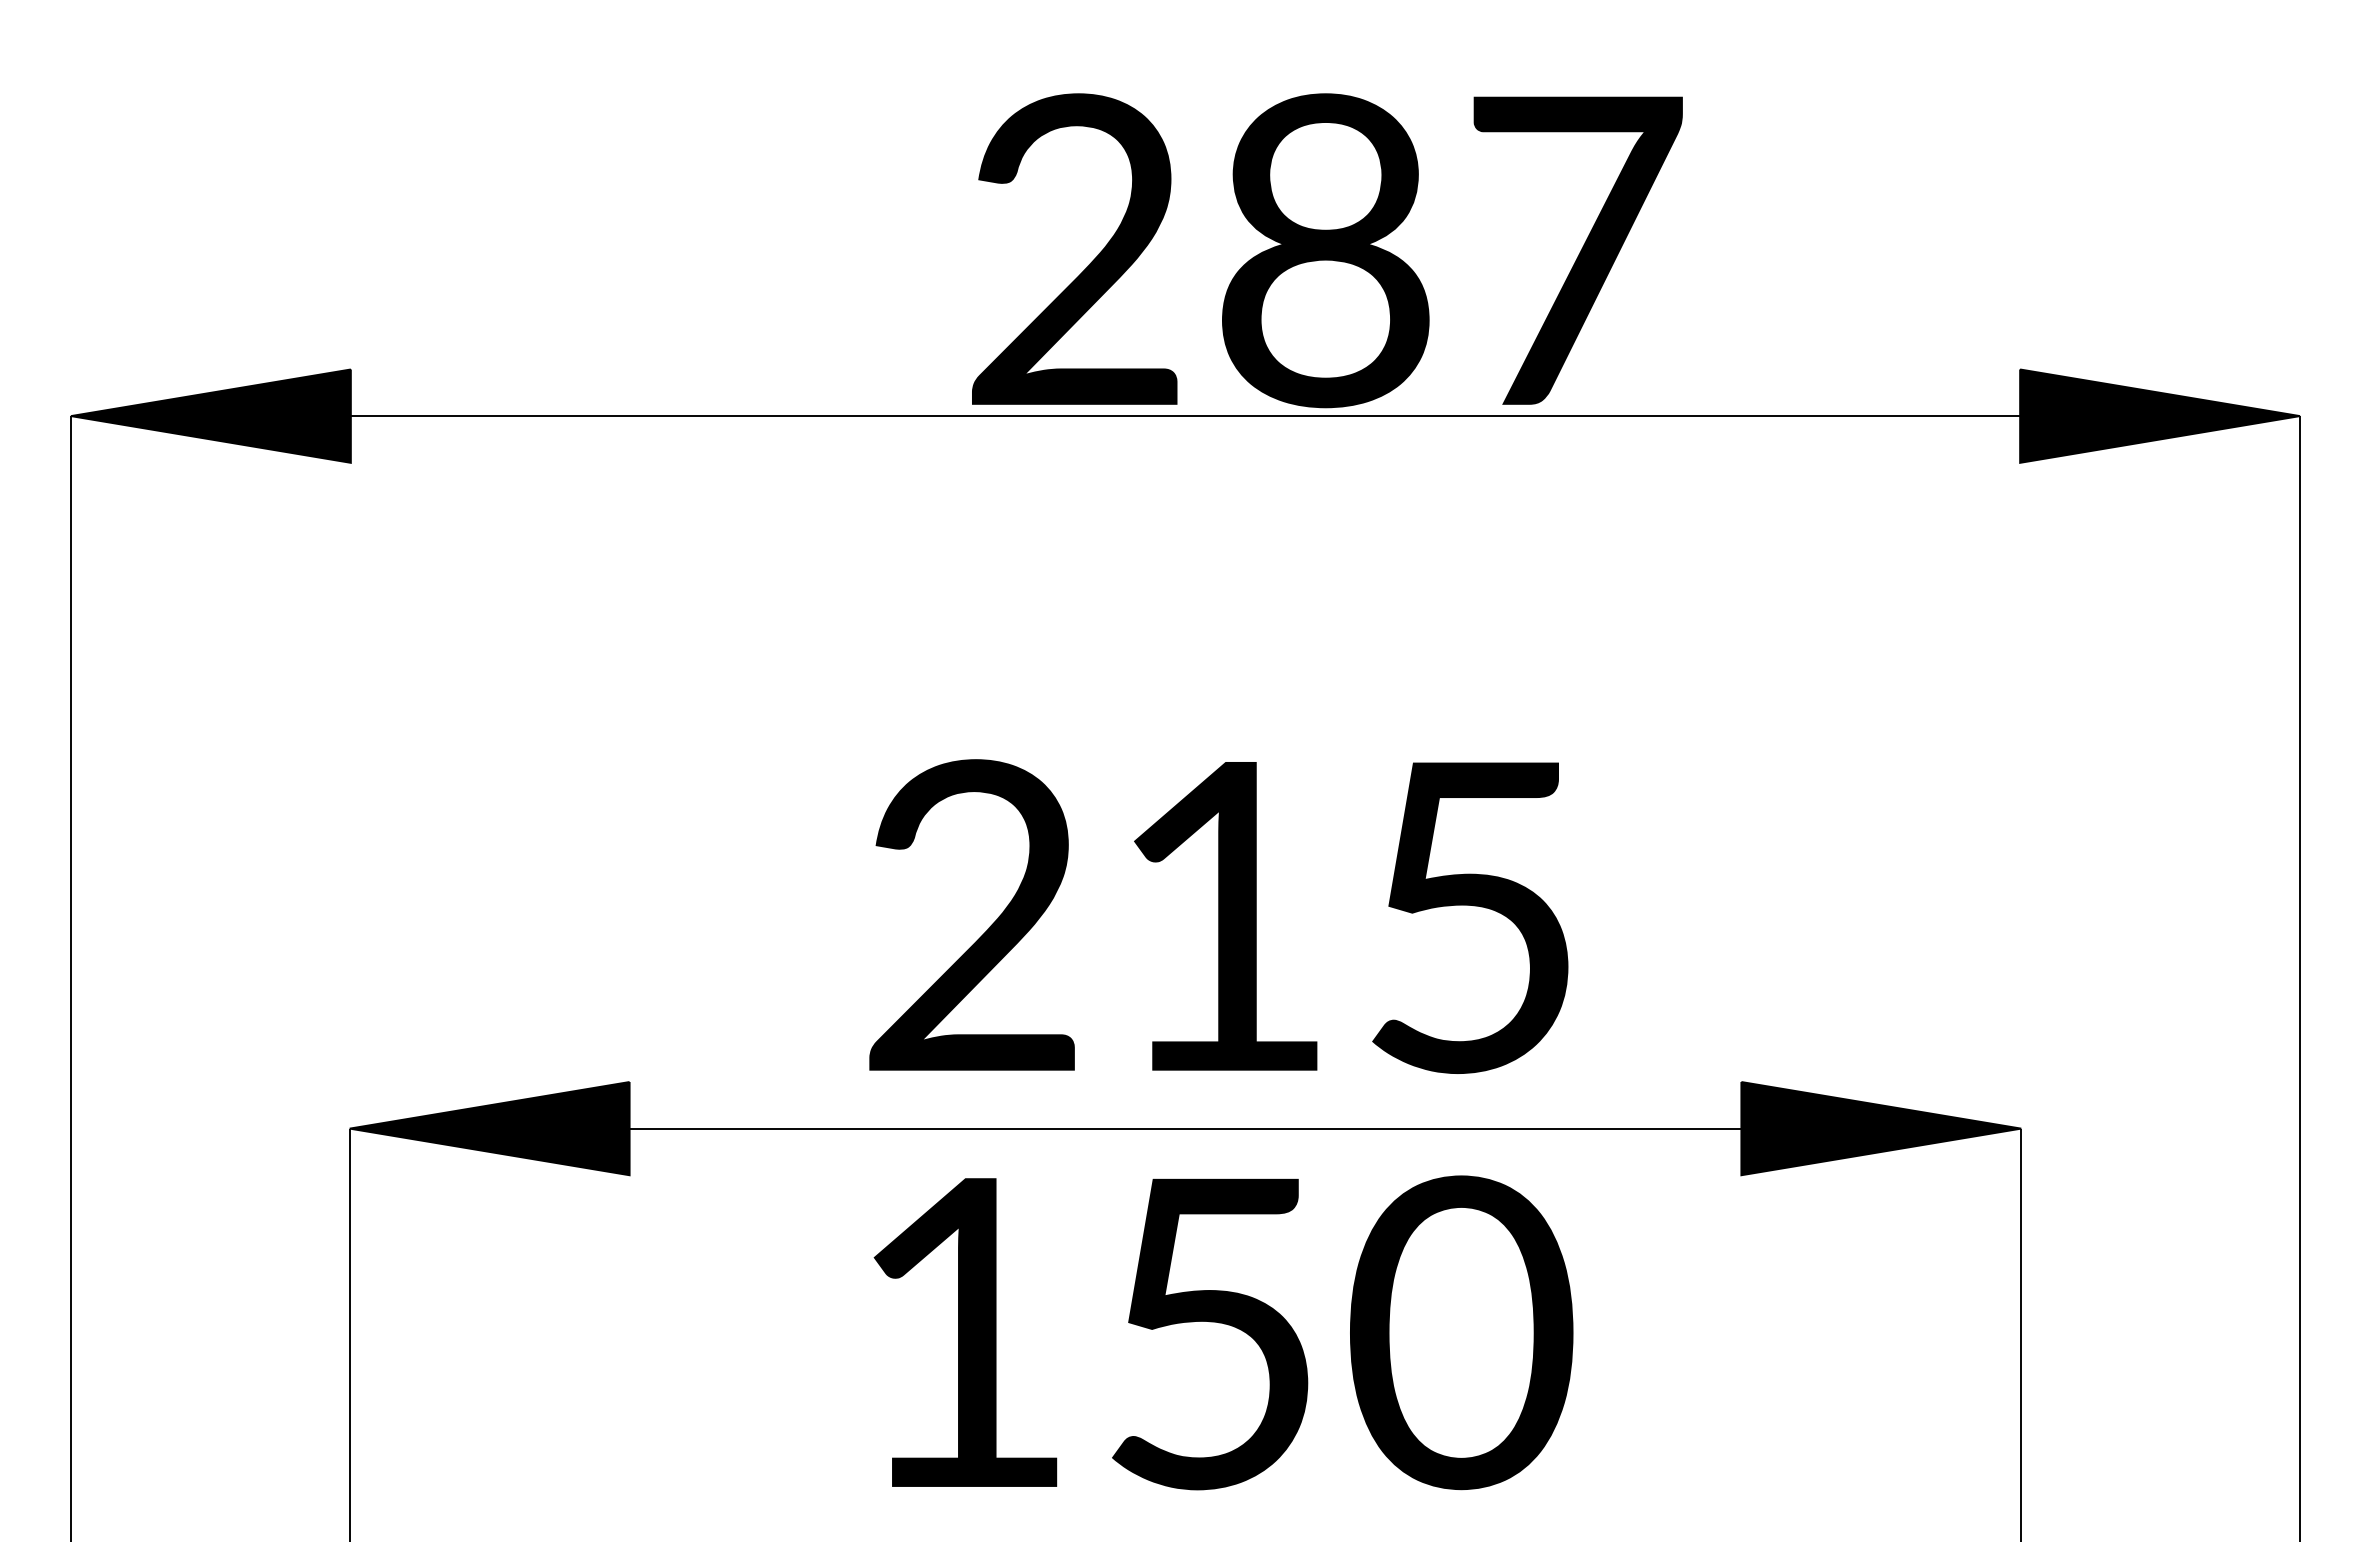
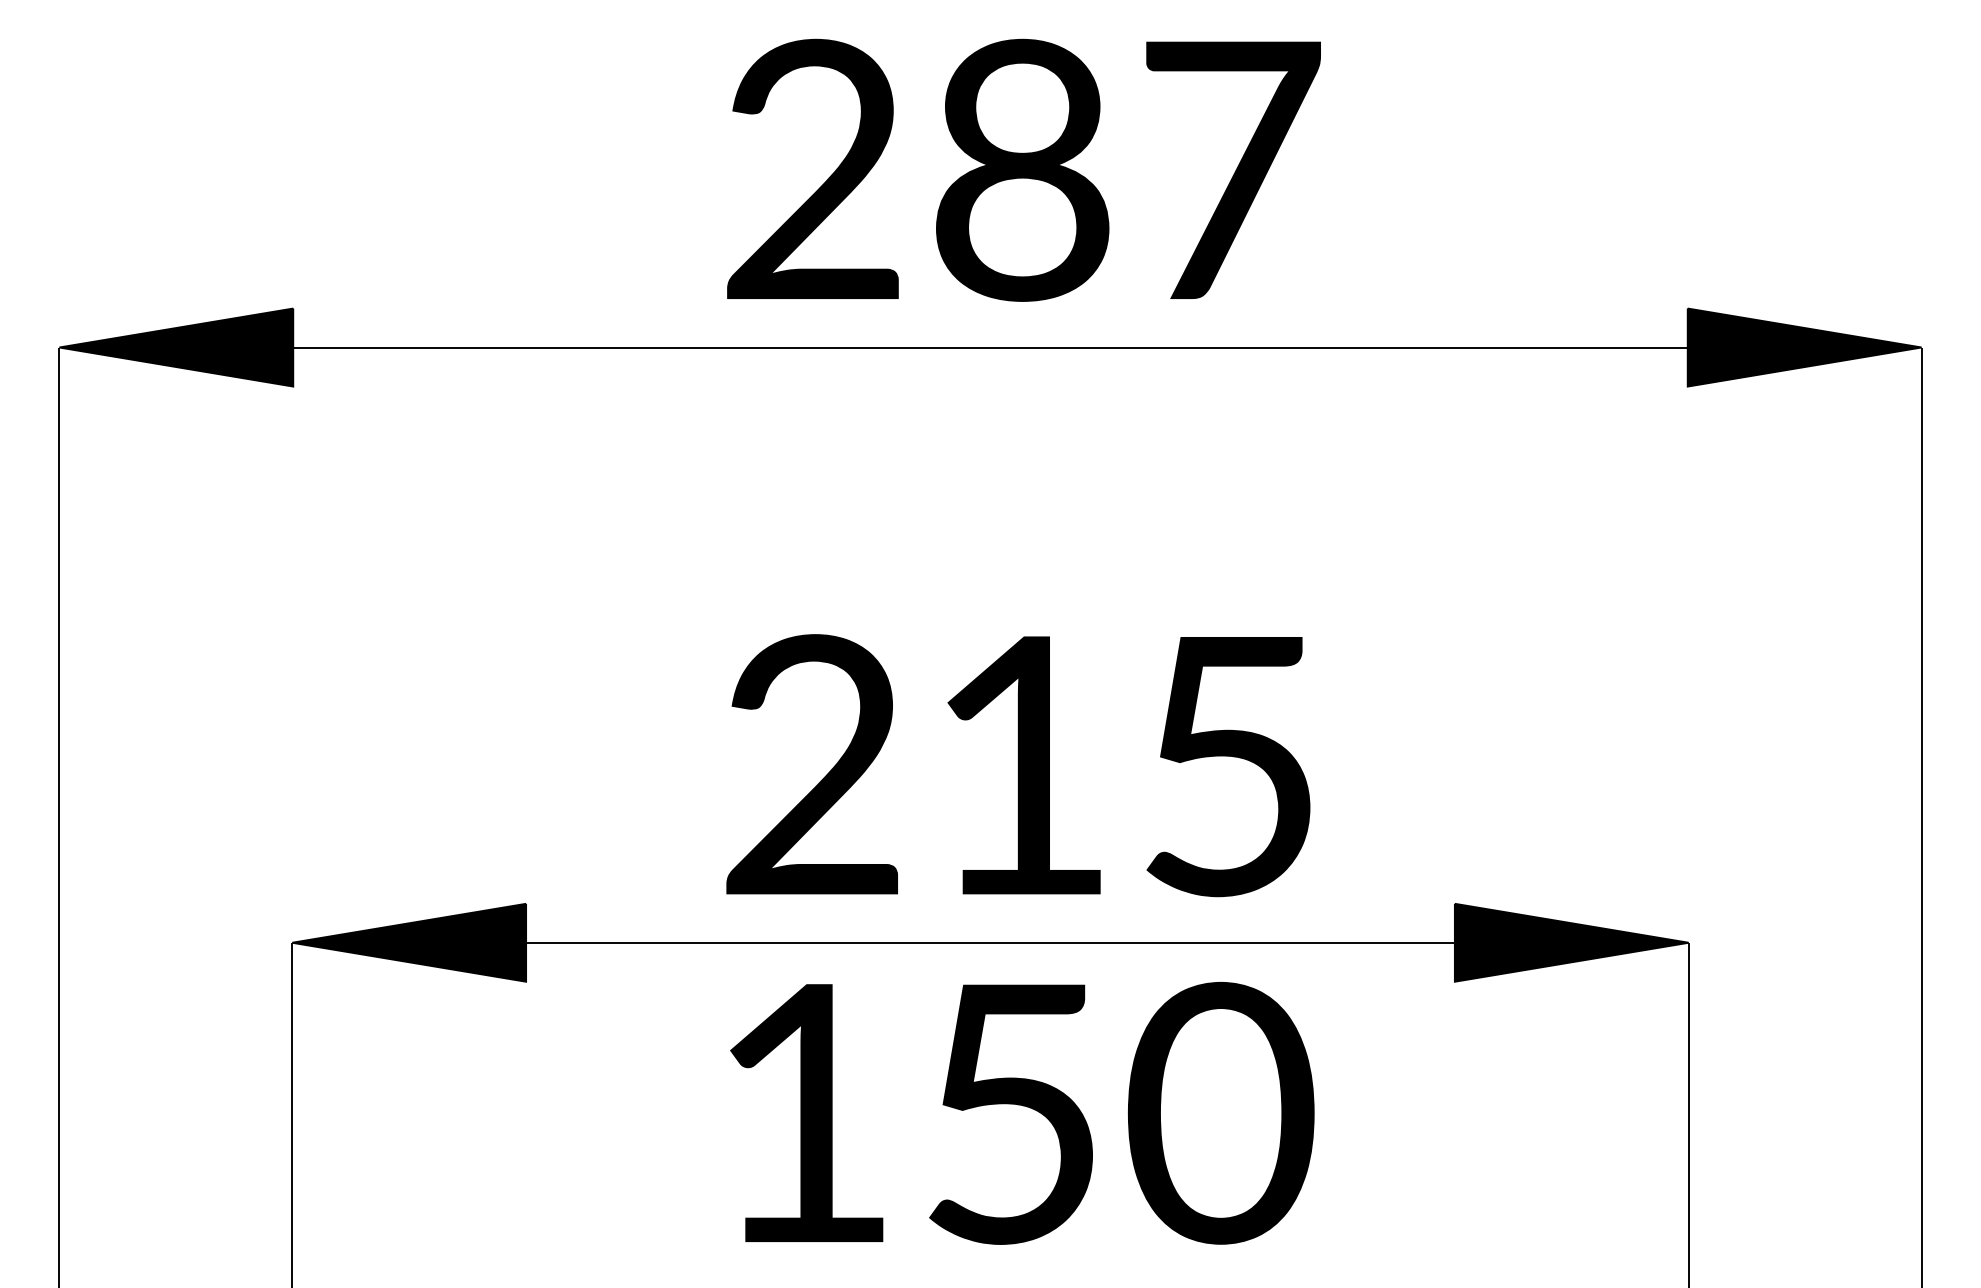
text: (1326, 249) -> (1023, 169), moved

